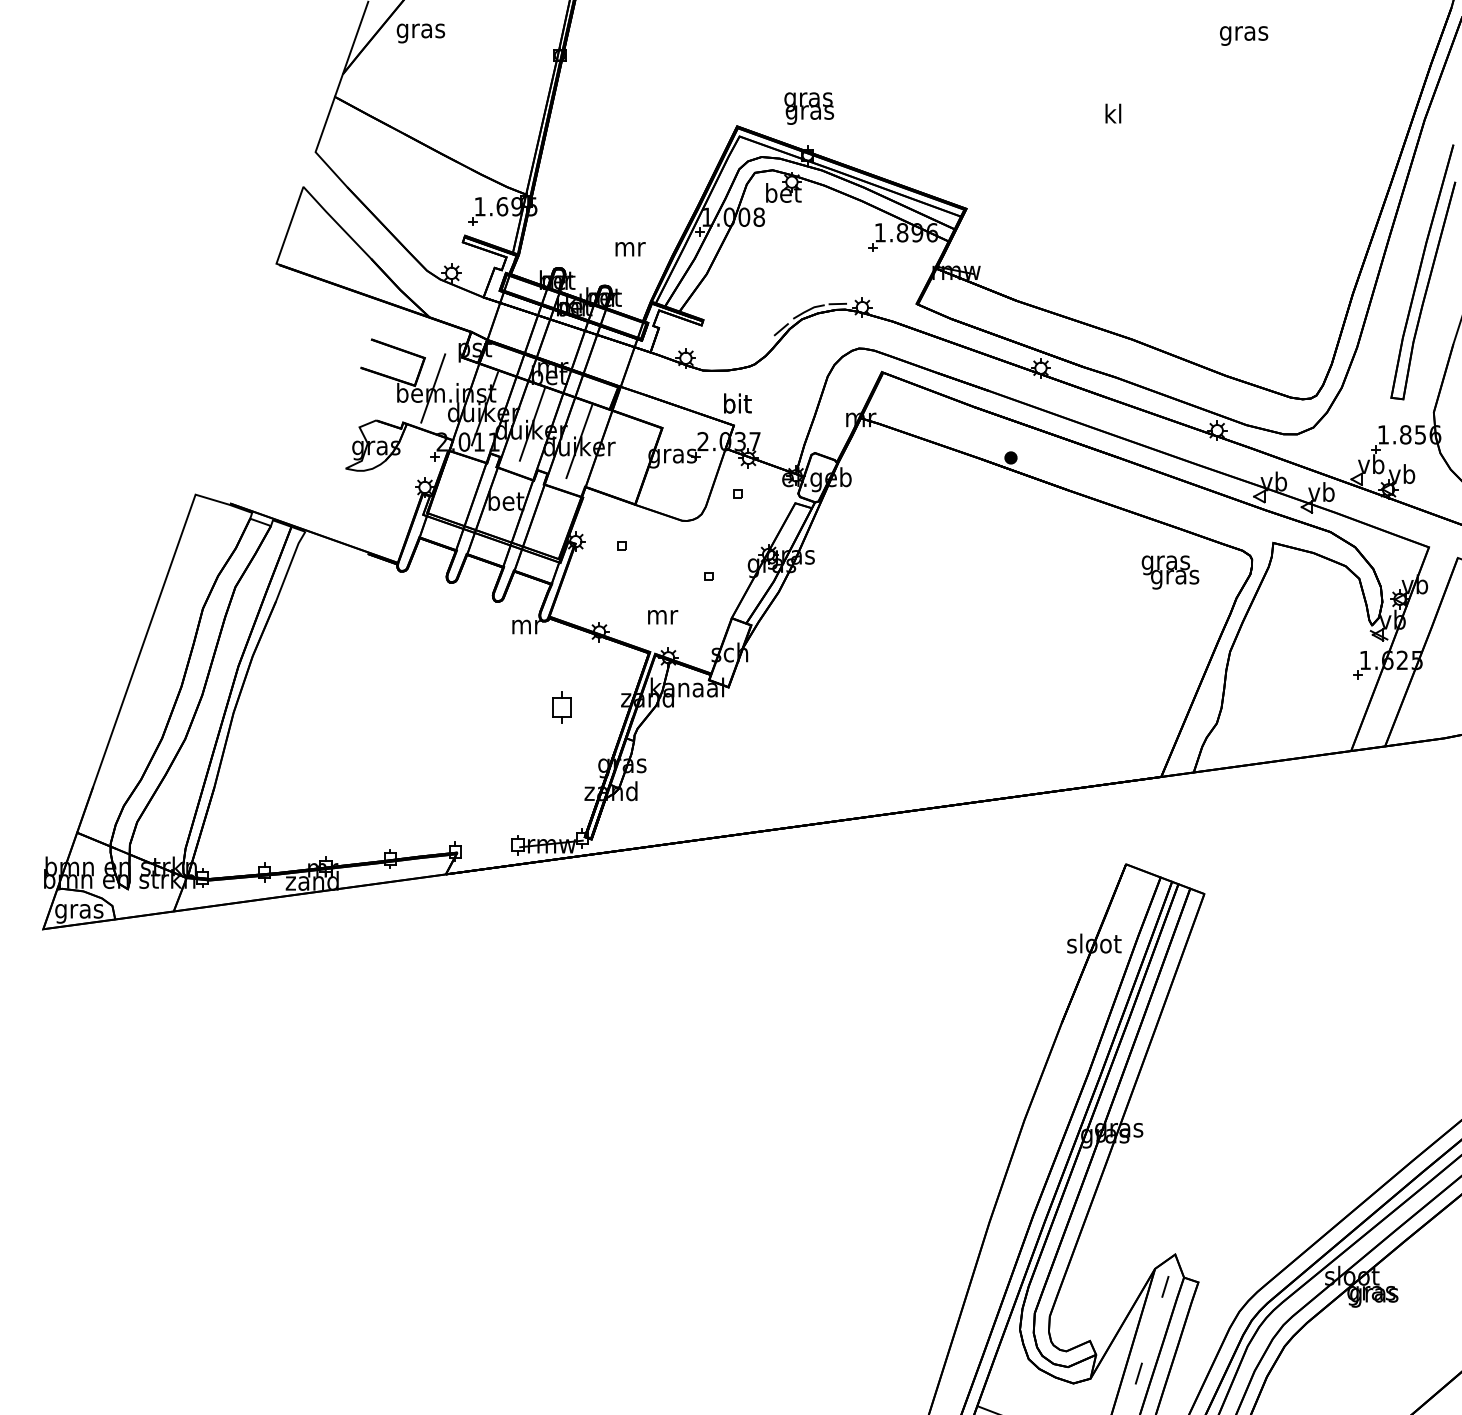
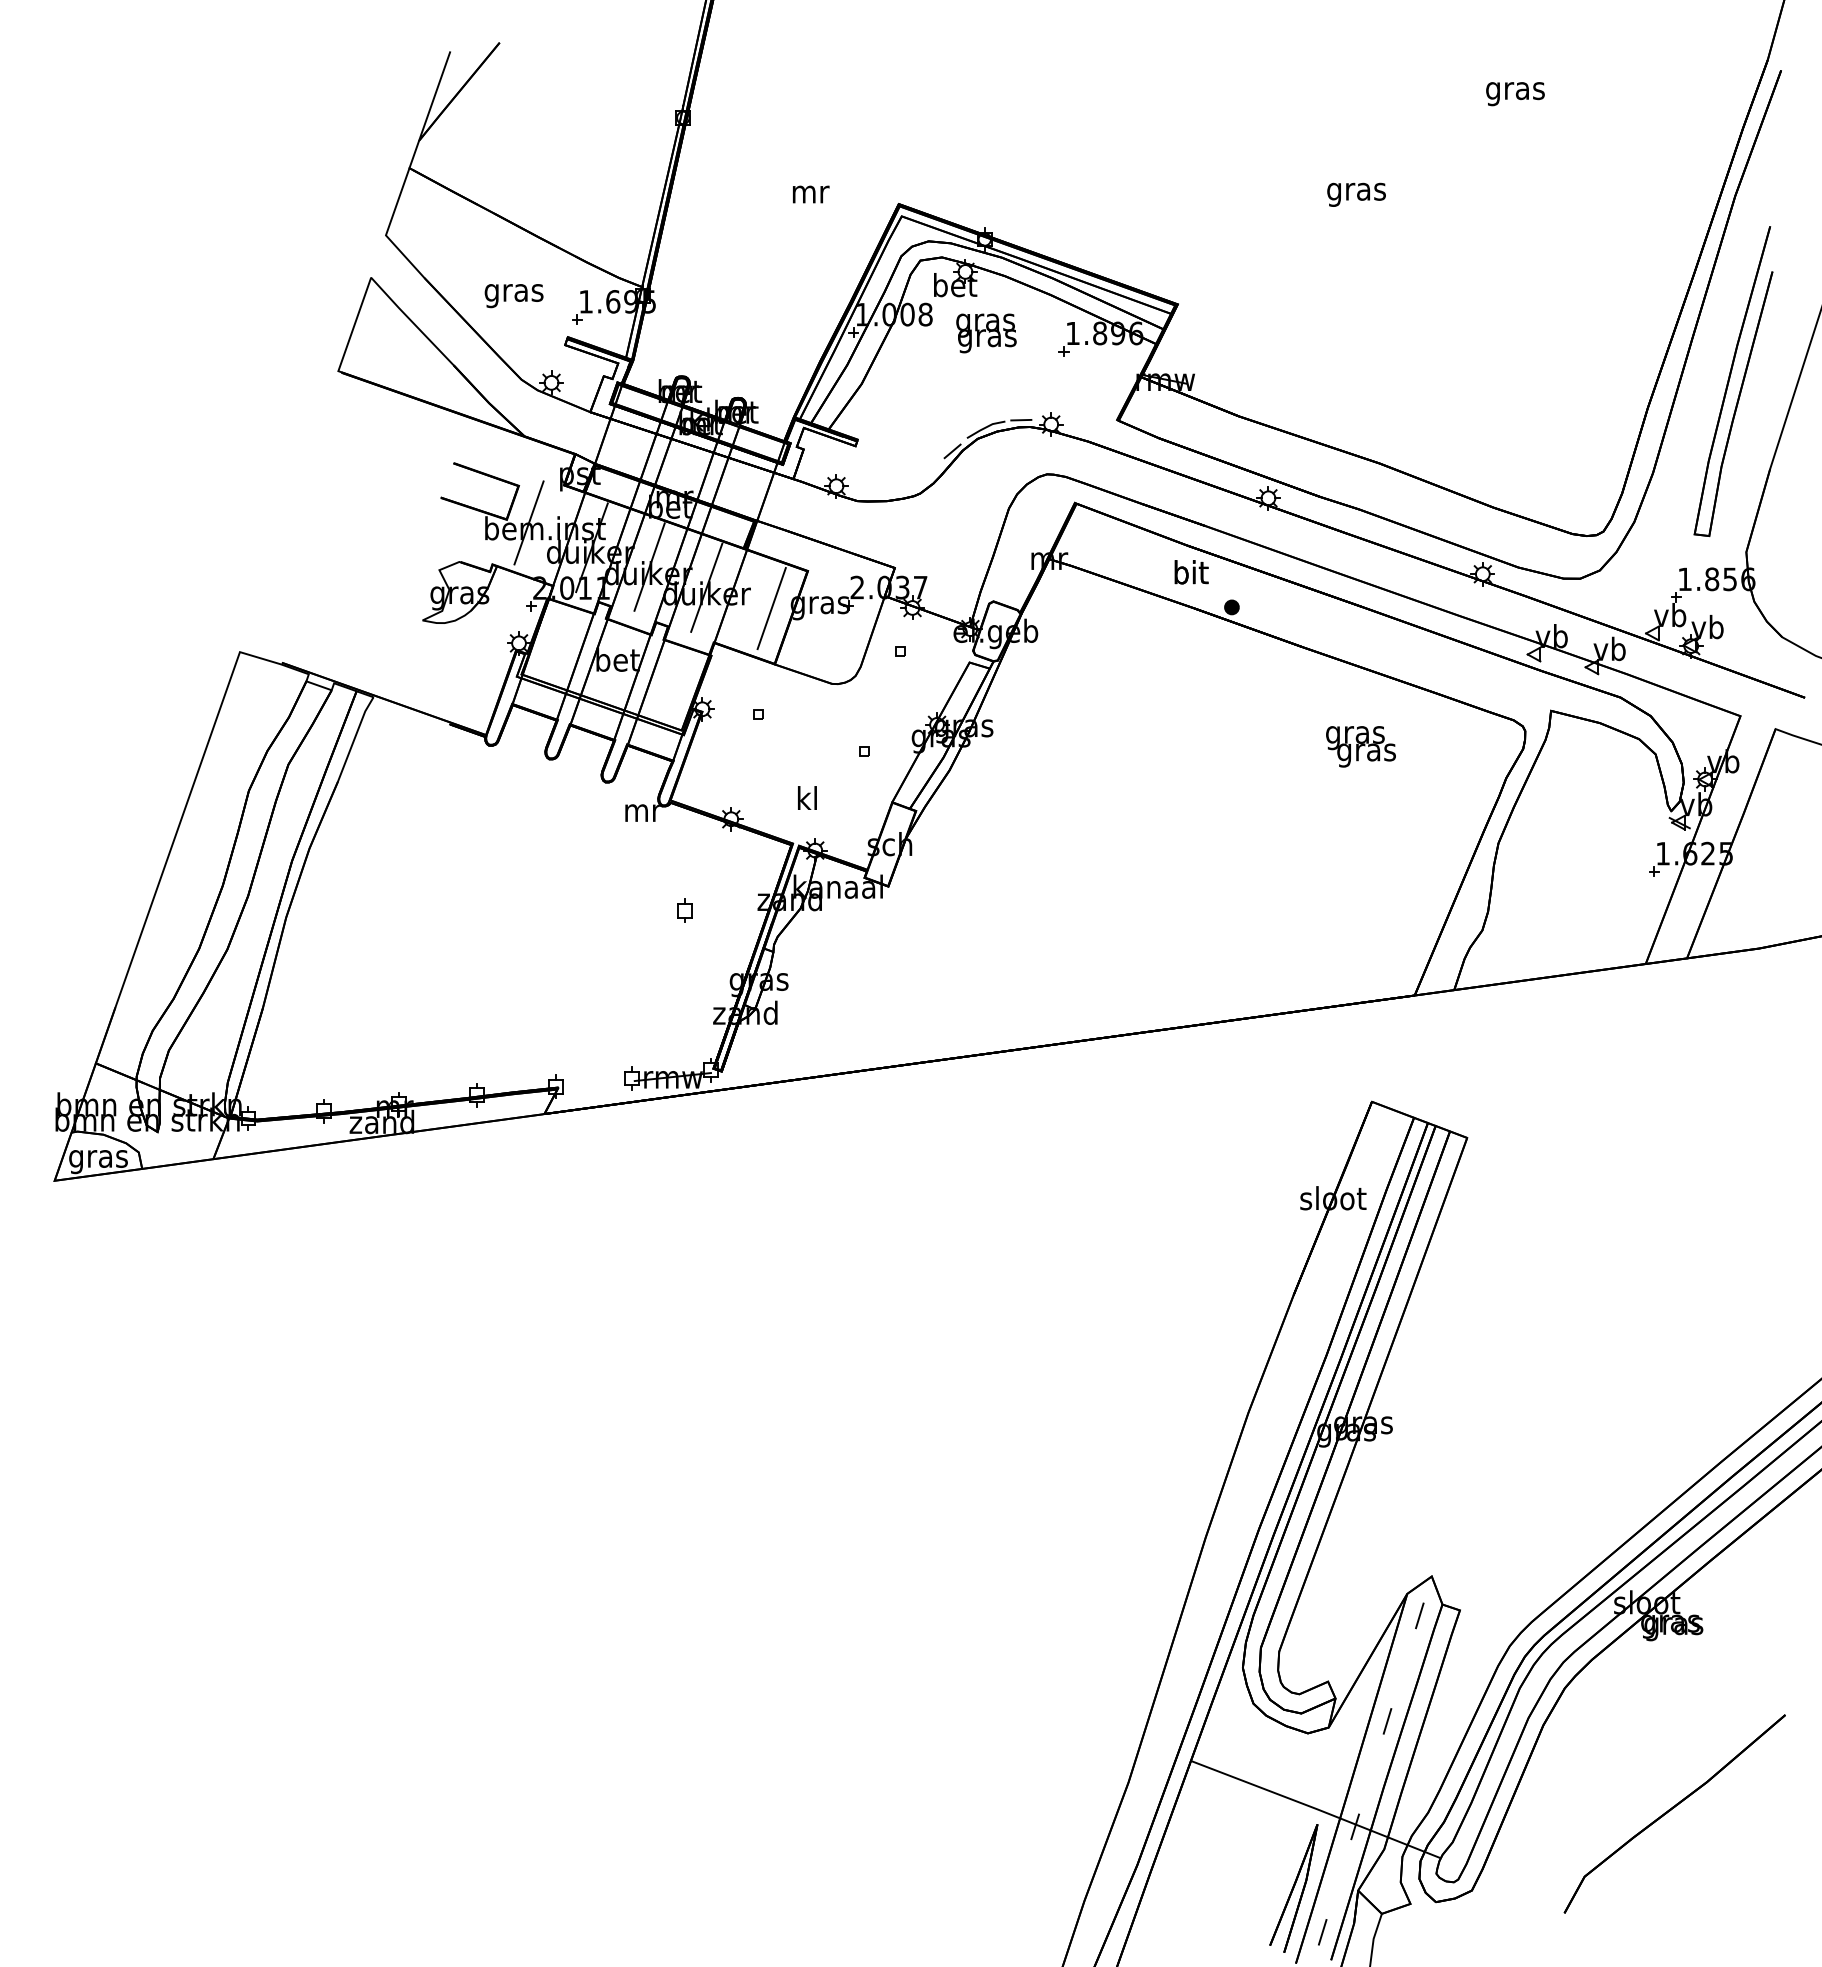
text: (420, 33) -> (513, 296), moved
text: (809, 108) -> (986, 333), moved
text: (1113, 116) -> (1356, 191), kl -> gras
text: (630, 249) -> (811, 194), moved
text: (737, 403) -> (1191, 572), moved
line: (632, 458) -> (771, 608), added
text: (1170, 572) -> (1360, 746), moved
text: (662, 614) -> (808, 797), mr -> kl
part: (561, 707) -> (684, 910), size x0.62

